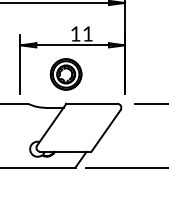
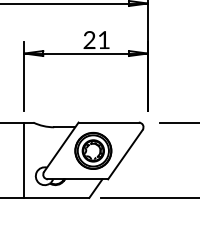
text: (75, 33) -> (89, 39), 11 -> 21
part: (66, 74) -> (93, 150), moved
line: (20, 135) -> (24, 159), added

